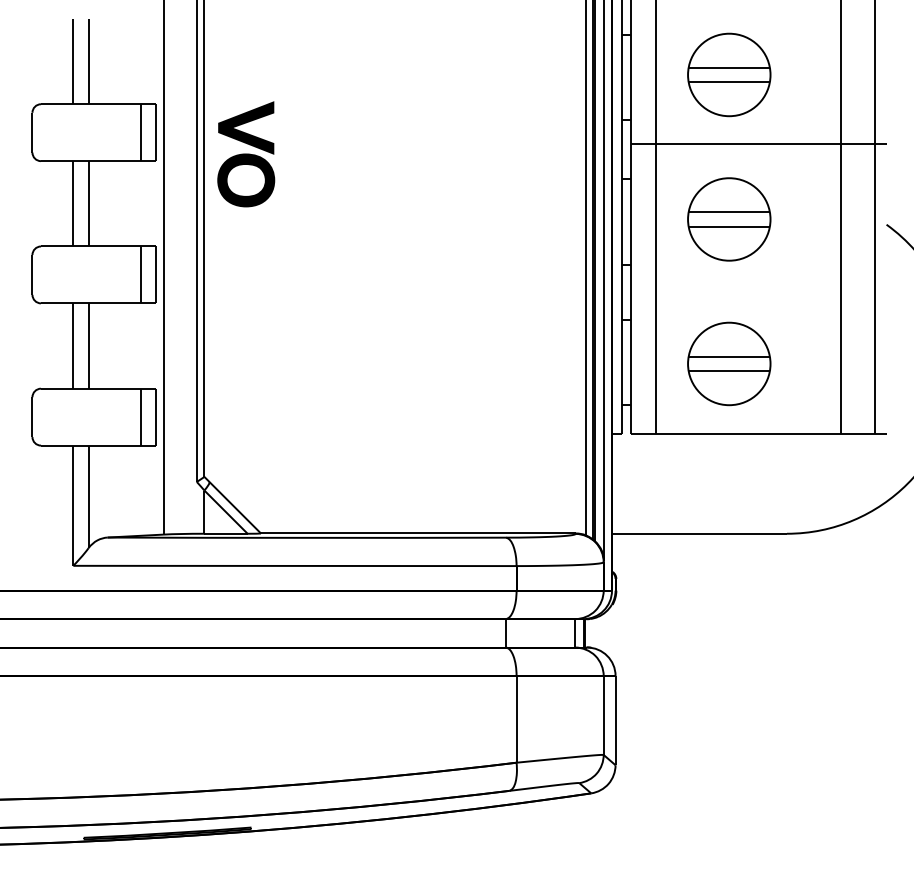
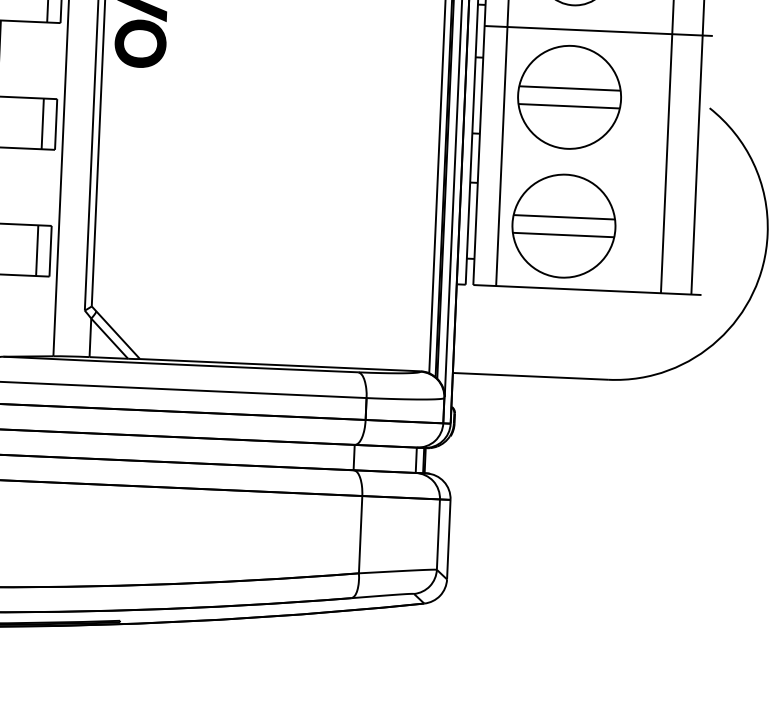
part: (729, 219) -> (569, 97), size x1.4
part: (729, 363) -> (564, 225), size x1.4

